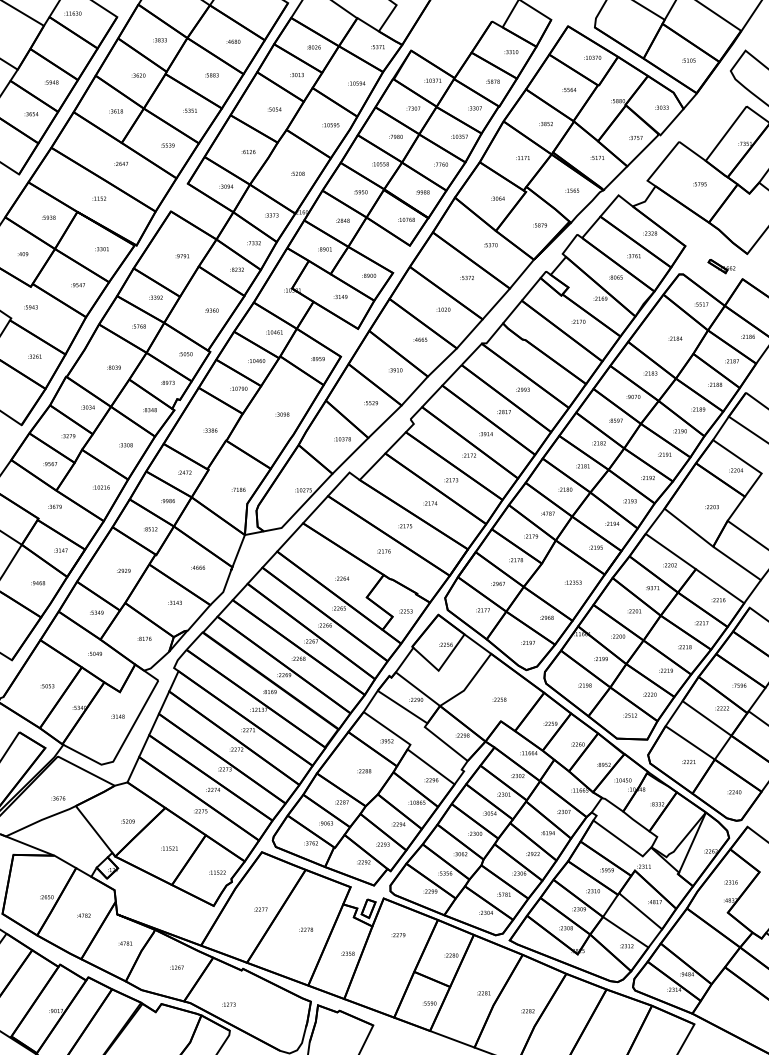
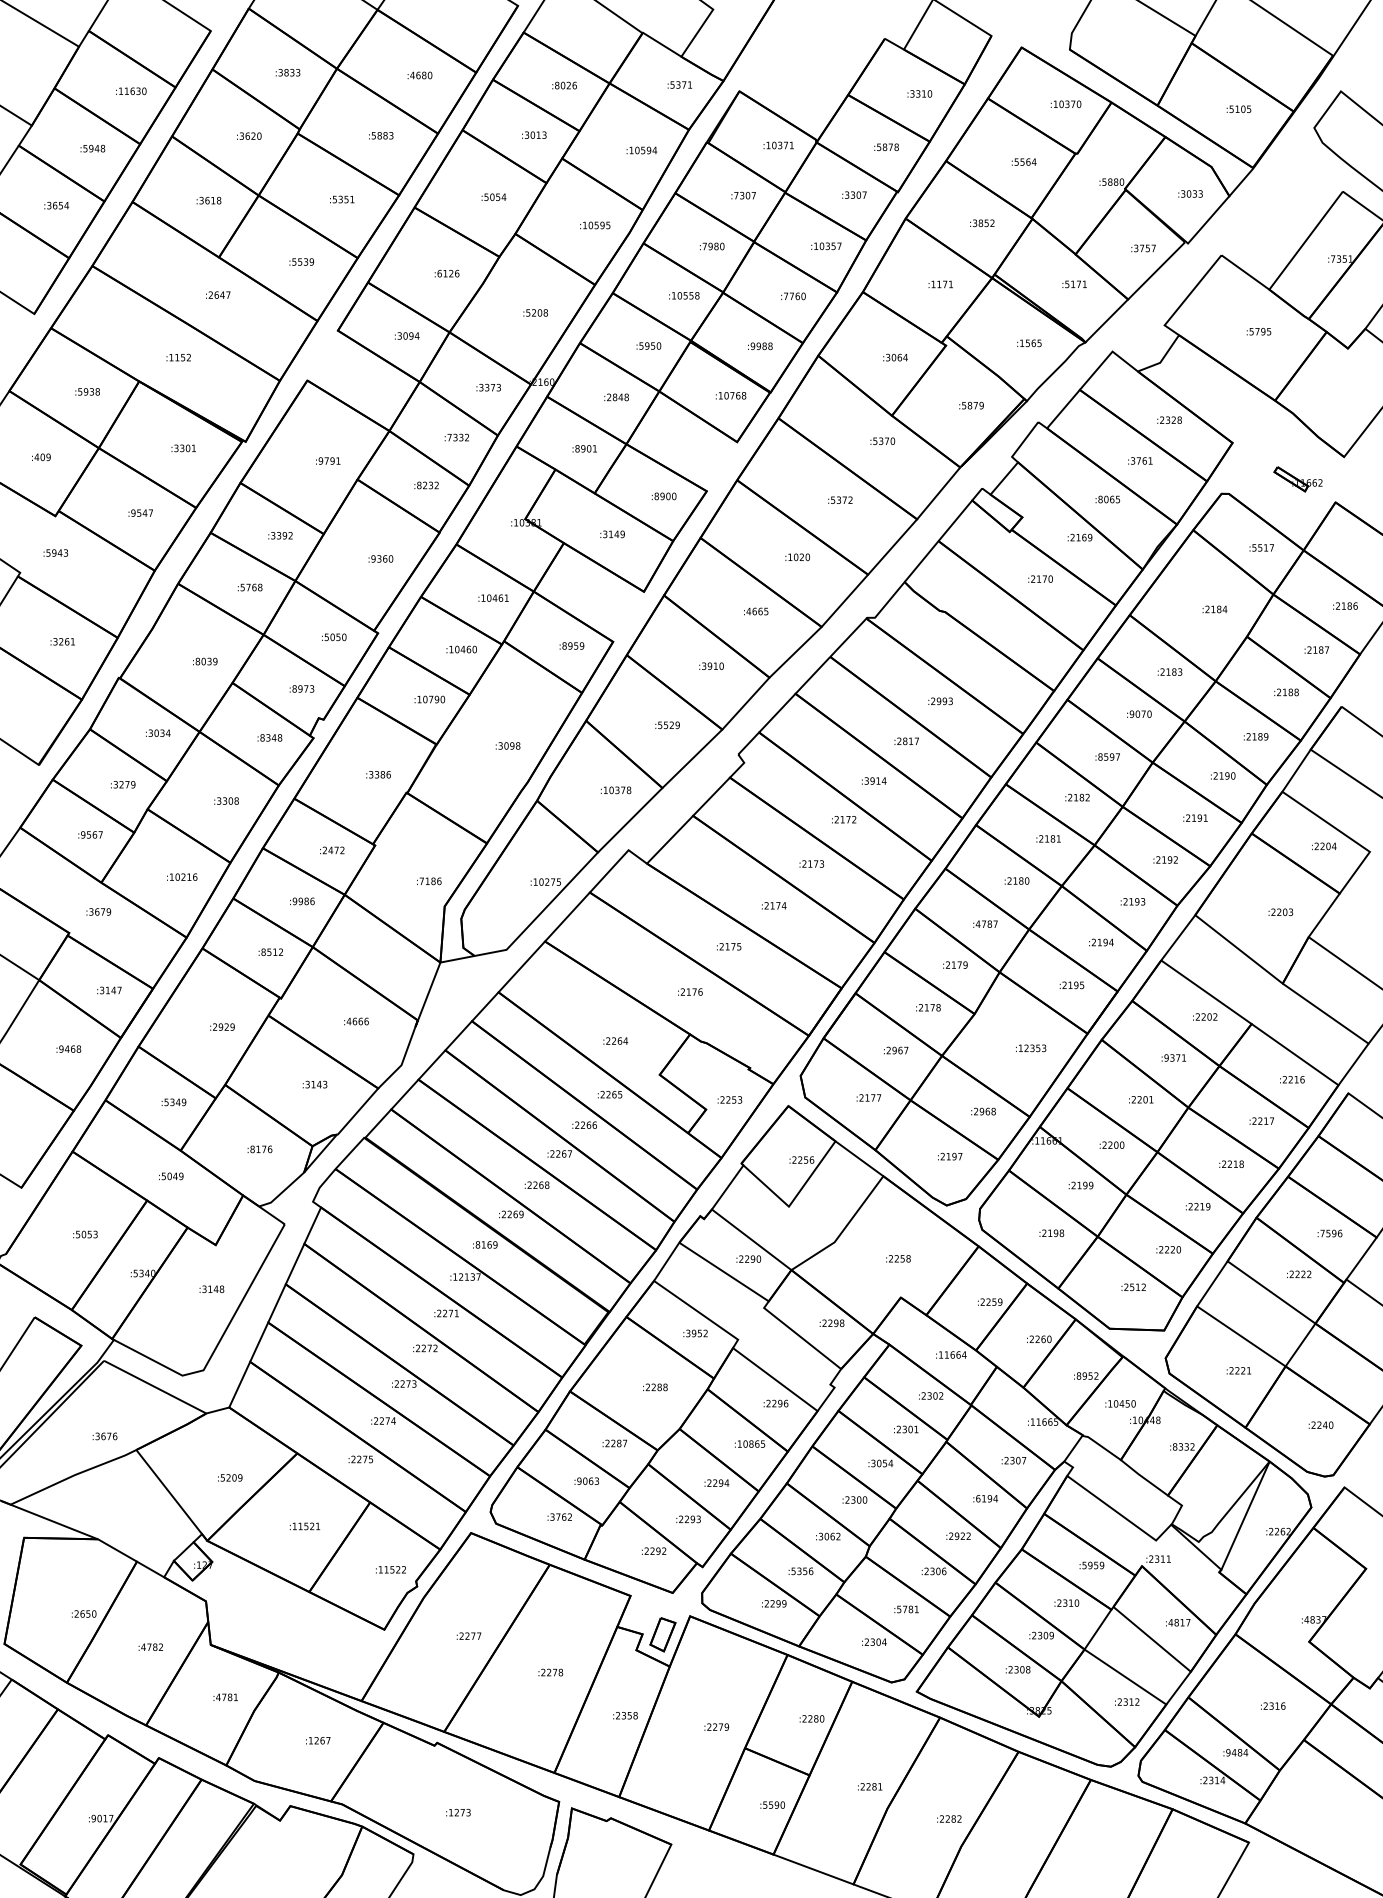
text: (72, 13) -> (130, 91), moved
text: (730, 882) -> (1272, 1706), moved
text: (398, 935) -> (716, 1727), moved
text: (228, 1004) -> (457, 1812), moved

